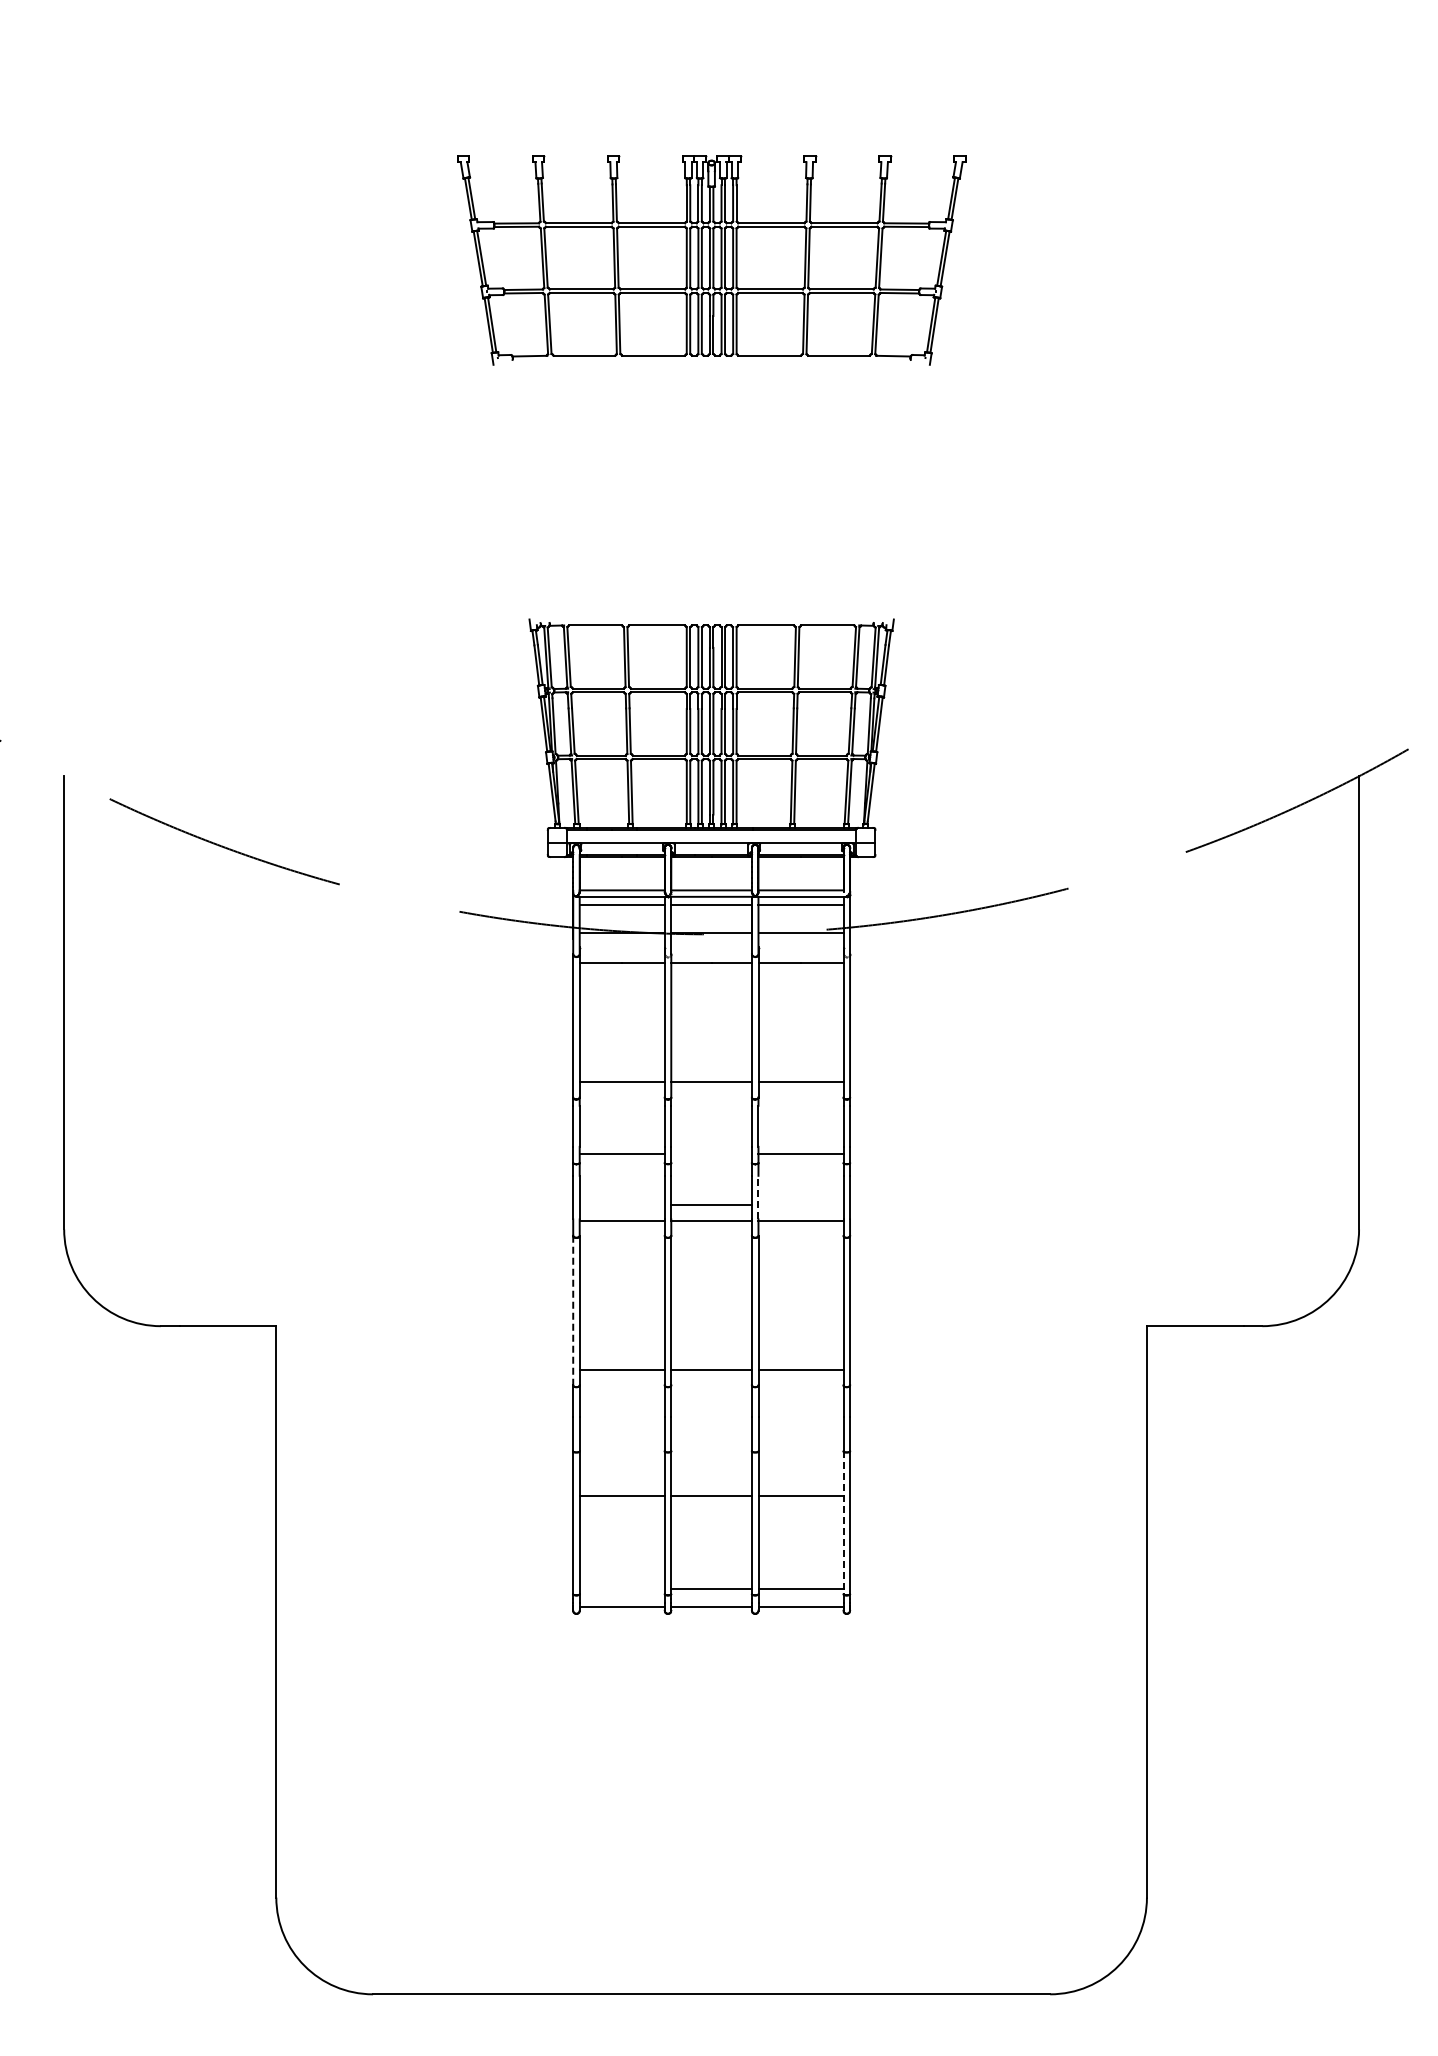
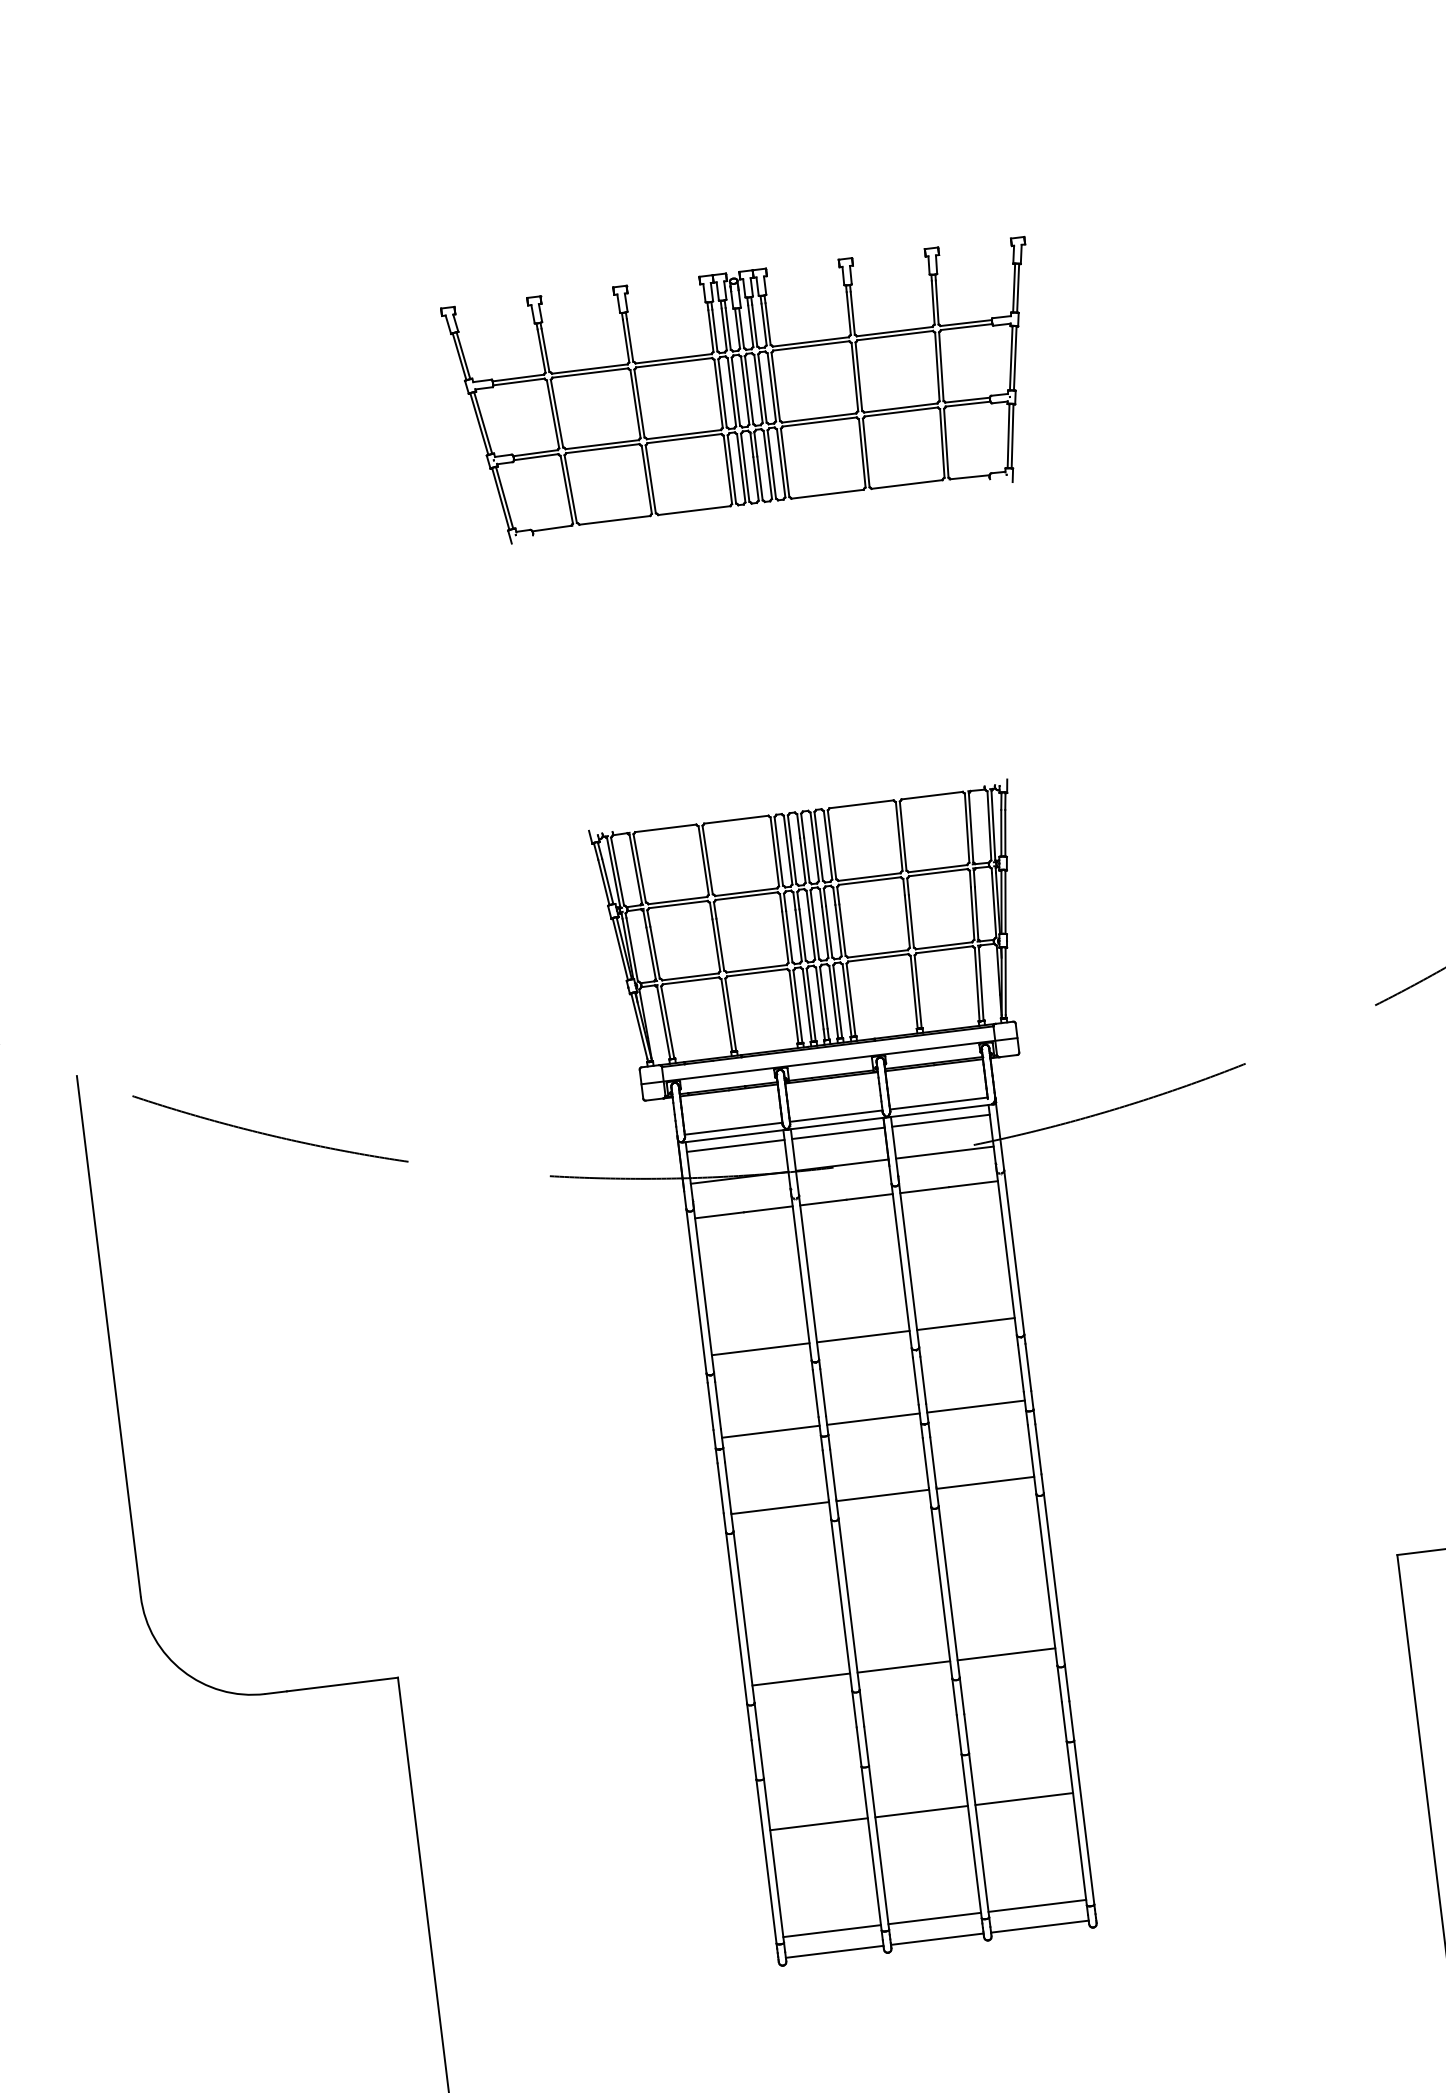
line: (758, 1197) -> (933, 1462), dashed -> solid
line: (711, 1205) -> (873, 1419), moved
line: (573, 1310) -> (736, 1617), dashed -> solid
line: (843, 1523) -> (1076, 1824), dashed -> solid
line: (621, 1589) -> (831, 1931), added

